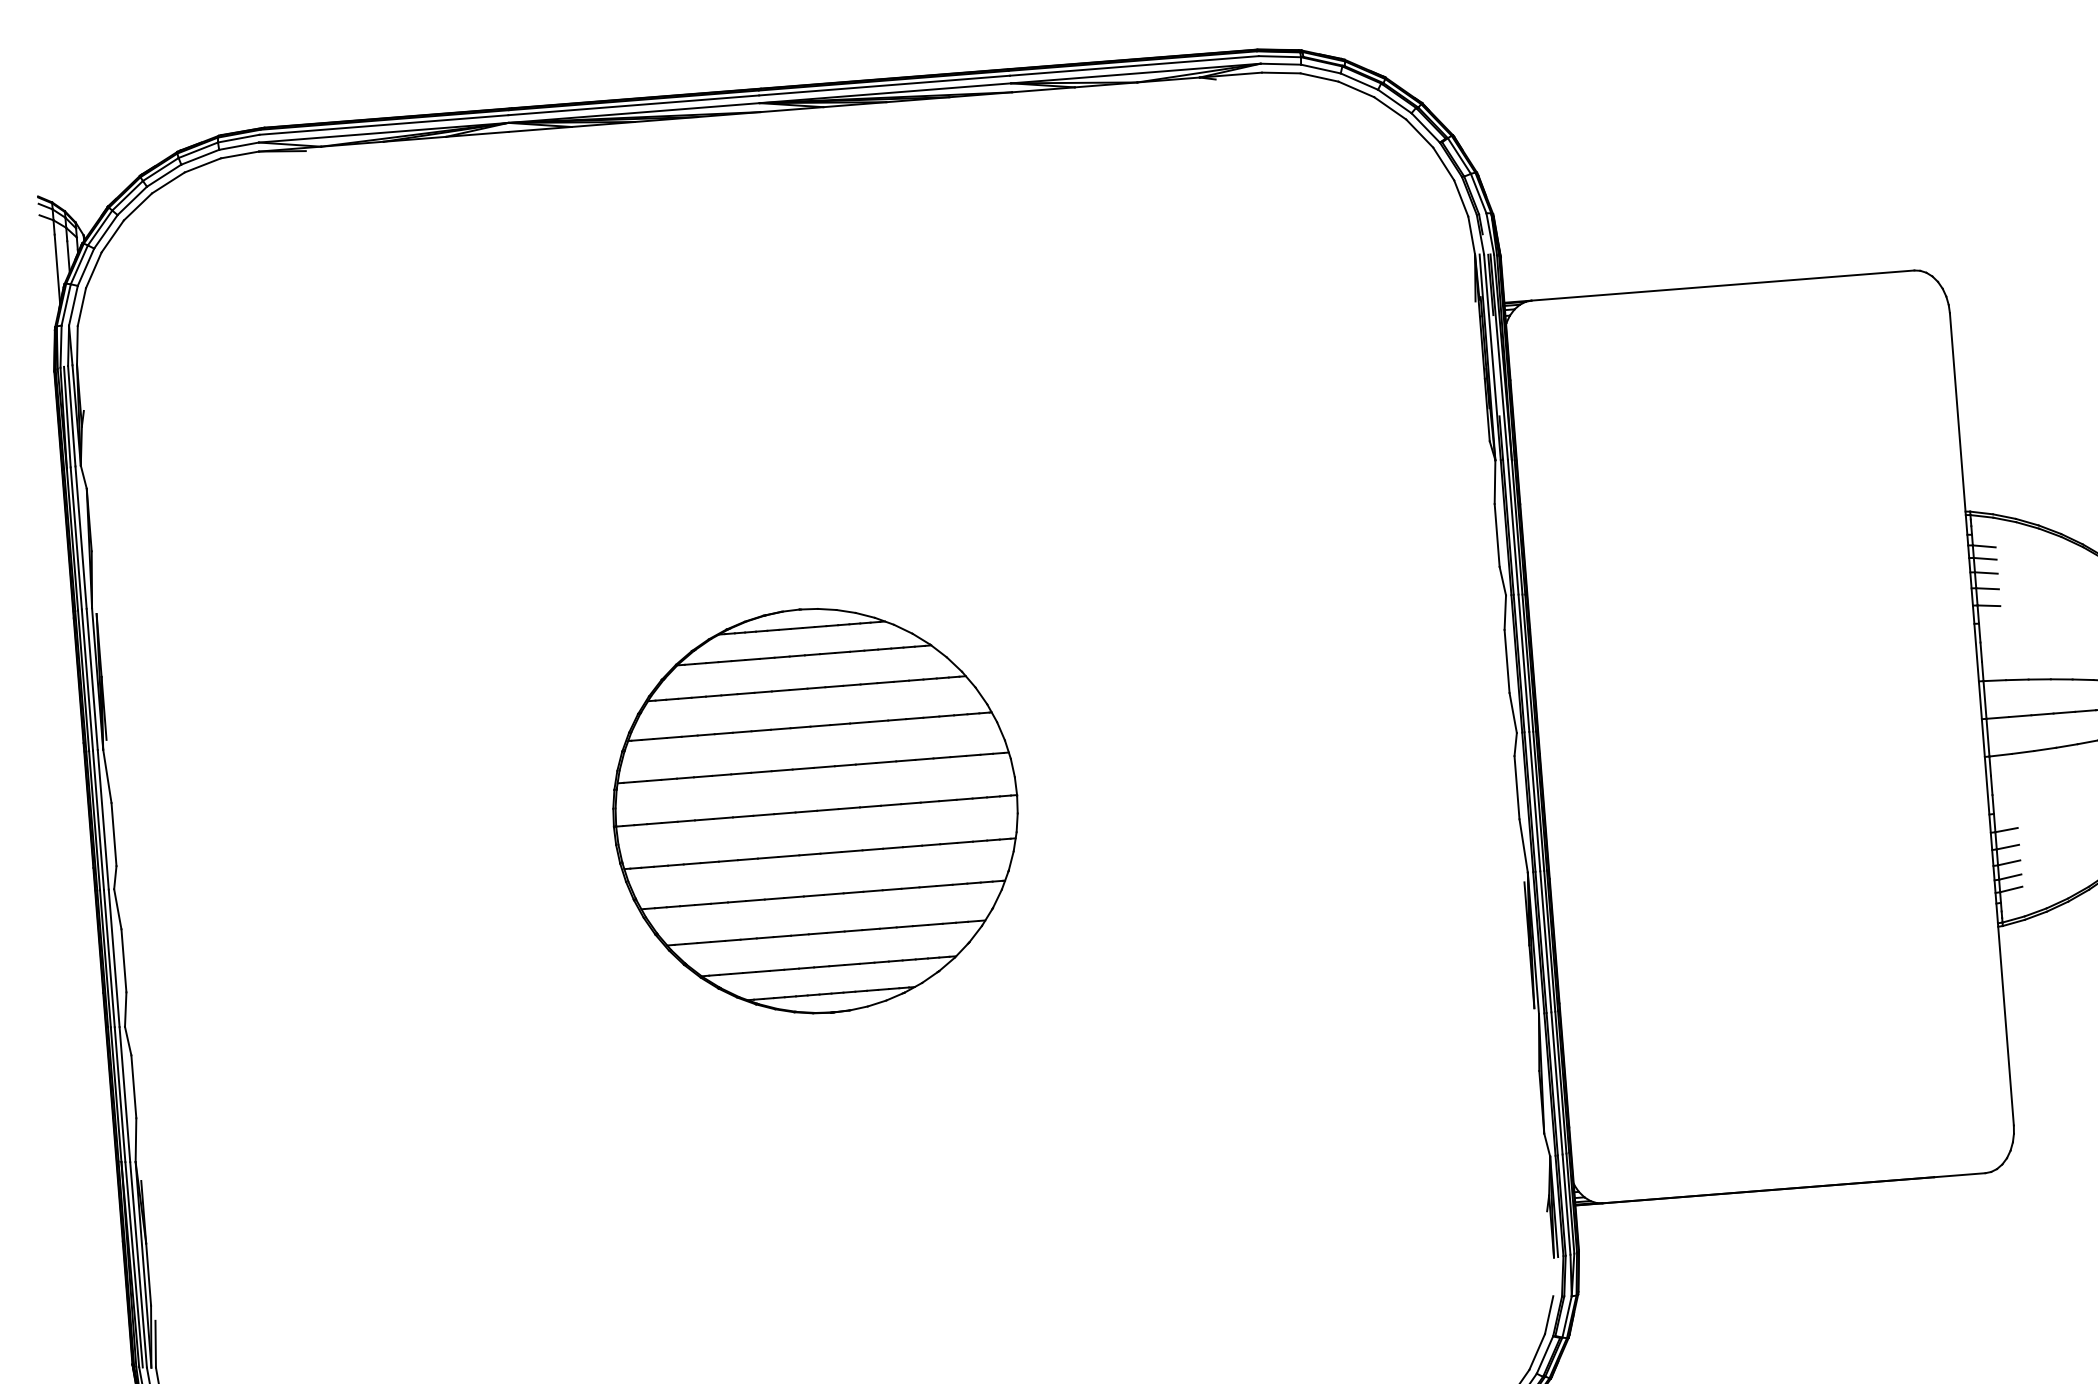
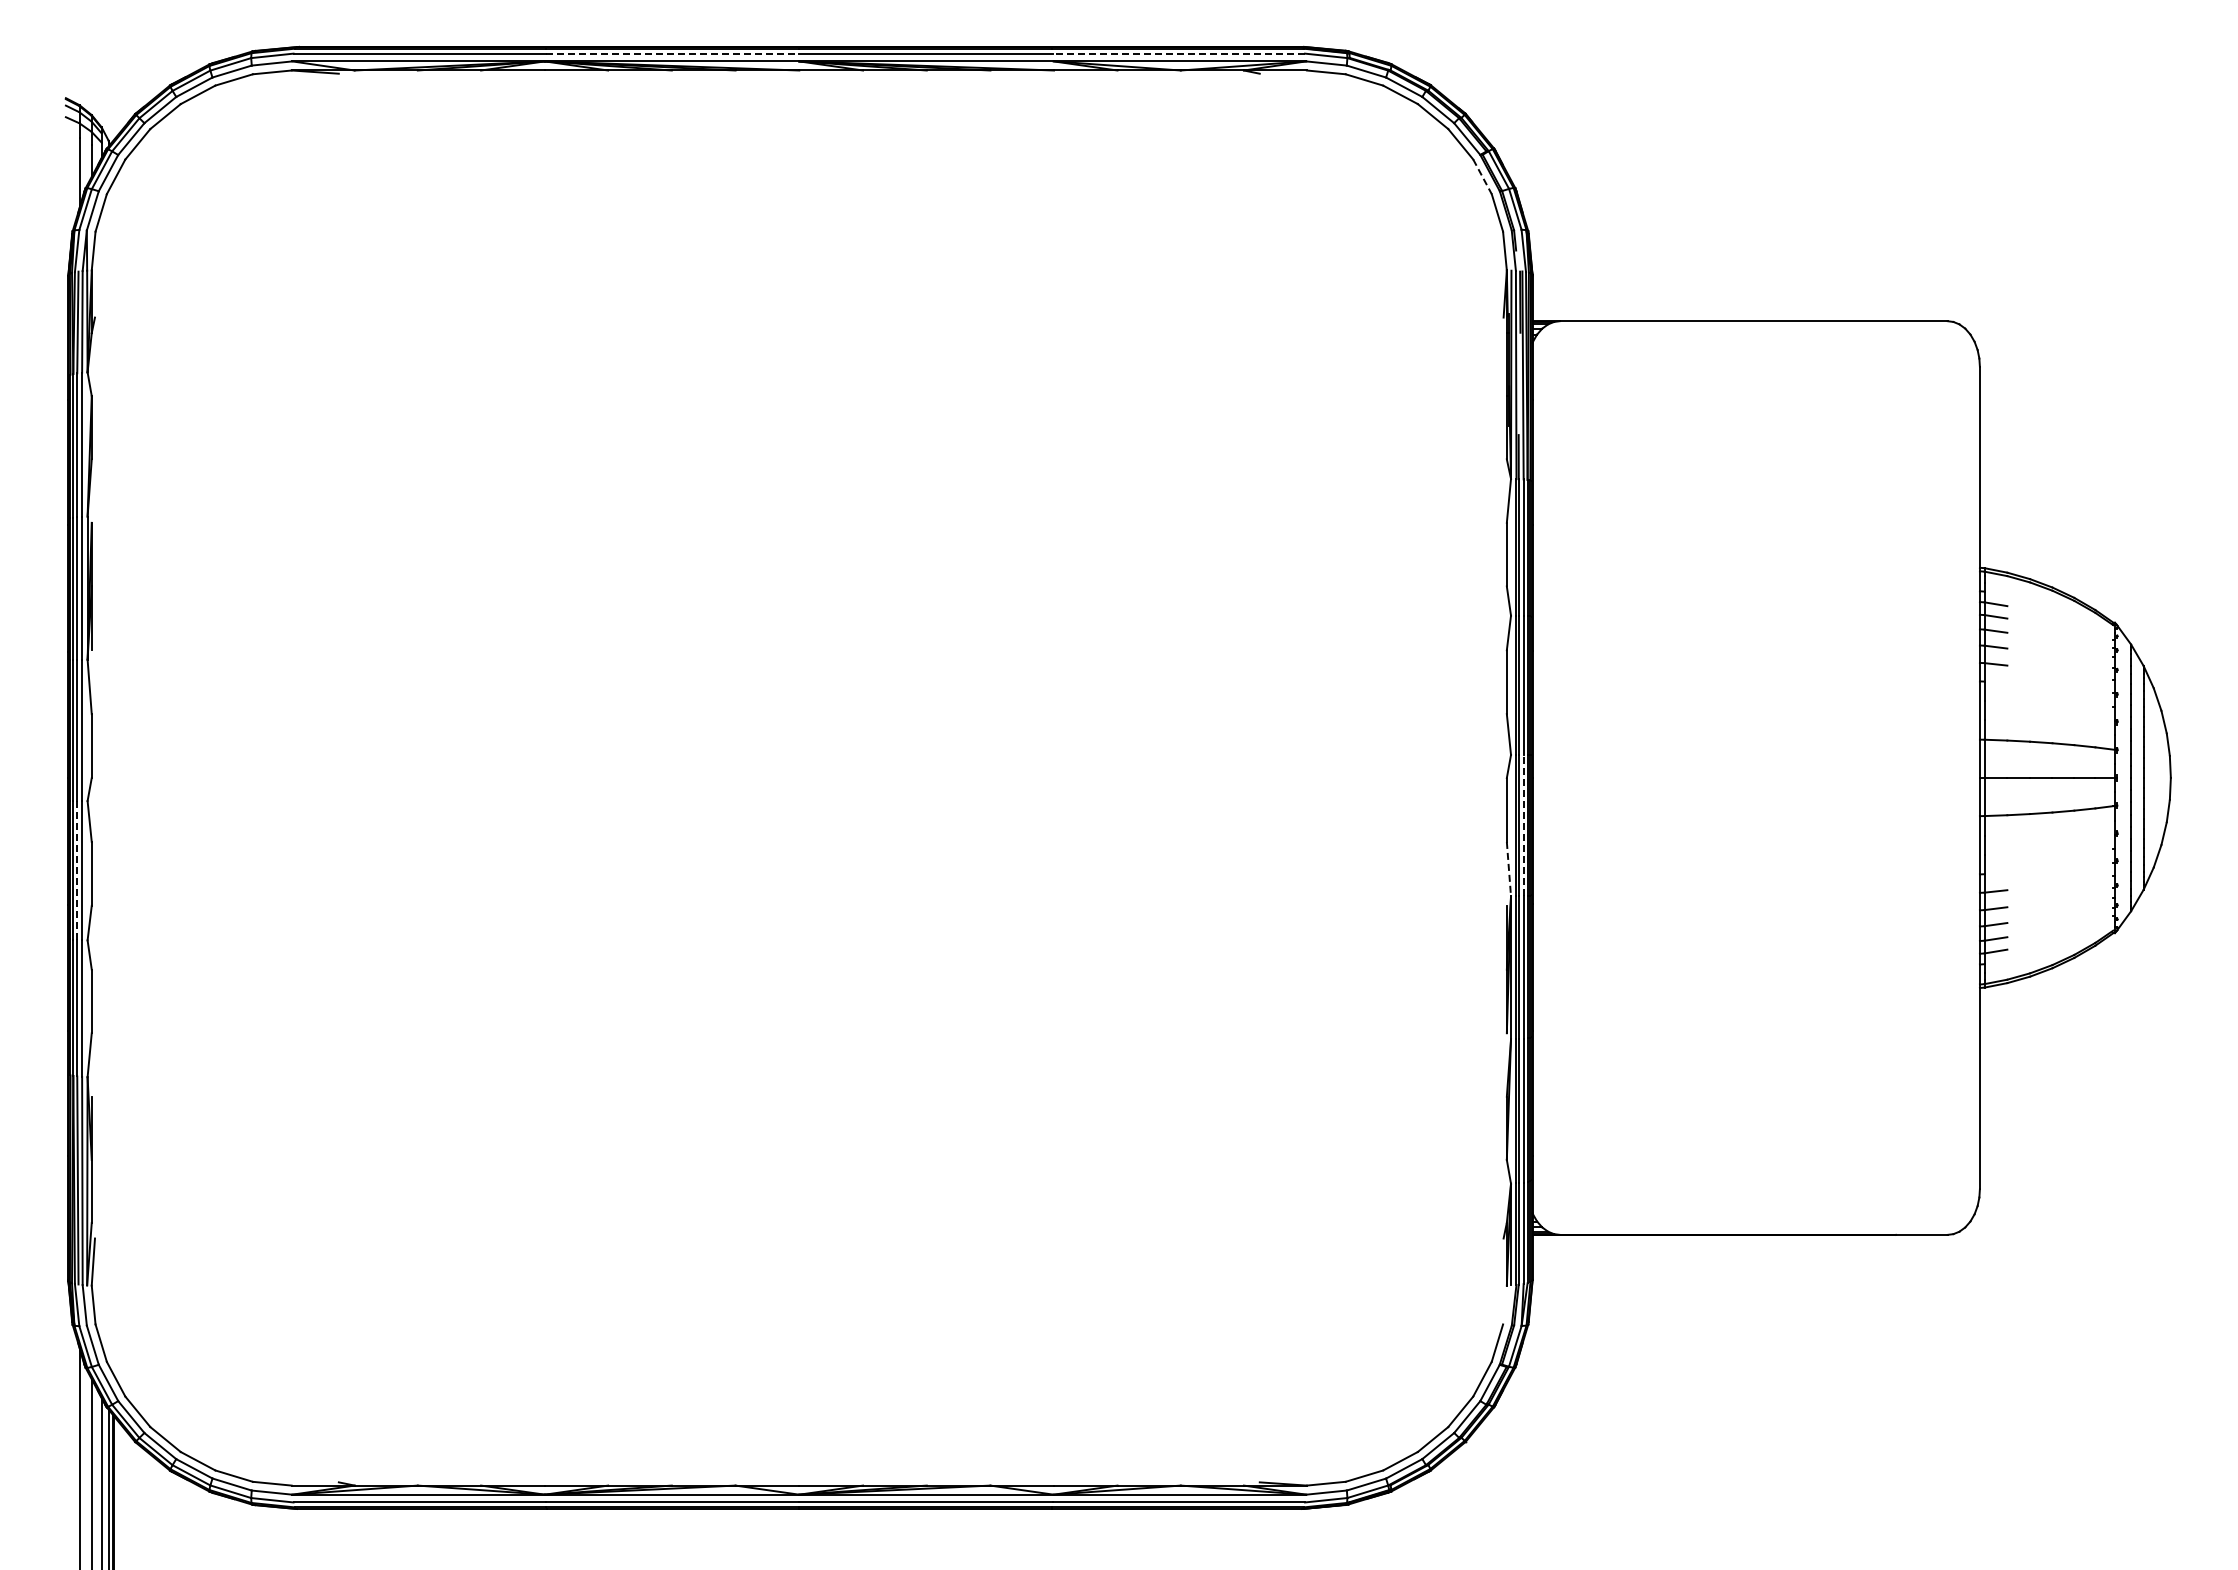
line: (1134, 65) -> (1179, 53), solid -> dashed
line: (633, 105) -> (672, 53), solid -> dashed
line: (1443, 163) -> (1482, 176), solid -> dashed
line: (1534, 801) -> (1523, 825), solid -> dashed
part: (815, 811) -> (799, 778), removed
line: (1523, 846) -> (1508, 869), solid -> dashed
line: (109, 959) -> (77, 871), solid -> dashed

